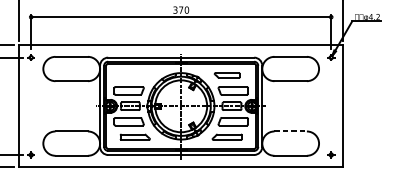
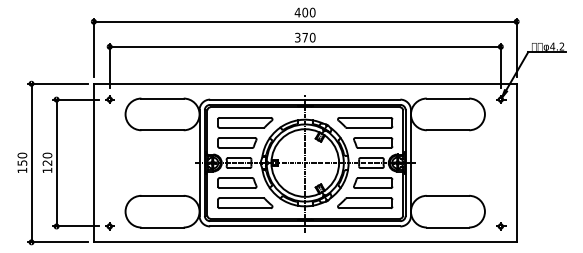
part: (135, 75) -> (245, 122), added
part: (227, 75) -> (365, 122), size x1.67
line: (291, 131) -> (448, 195), dashed -> solid
part: (135, 137) -> (245, 203), size x1.43
part: (227, 137) -> (365, 203), size x1.43

